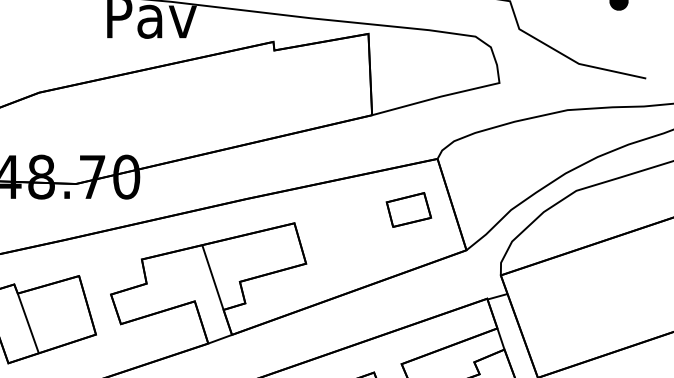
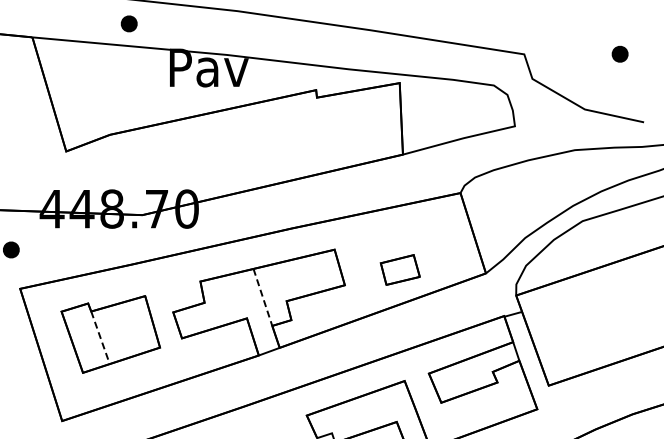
part: (407, 209) -> (399, 269), moved
line: (212, 277) -> (262, 297), solid -> dashed
line: (28, 323) -> (100, 337), solid -> dashed

